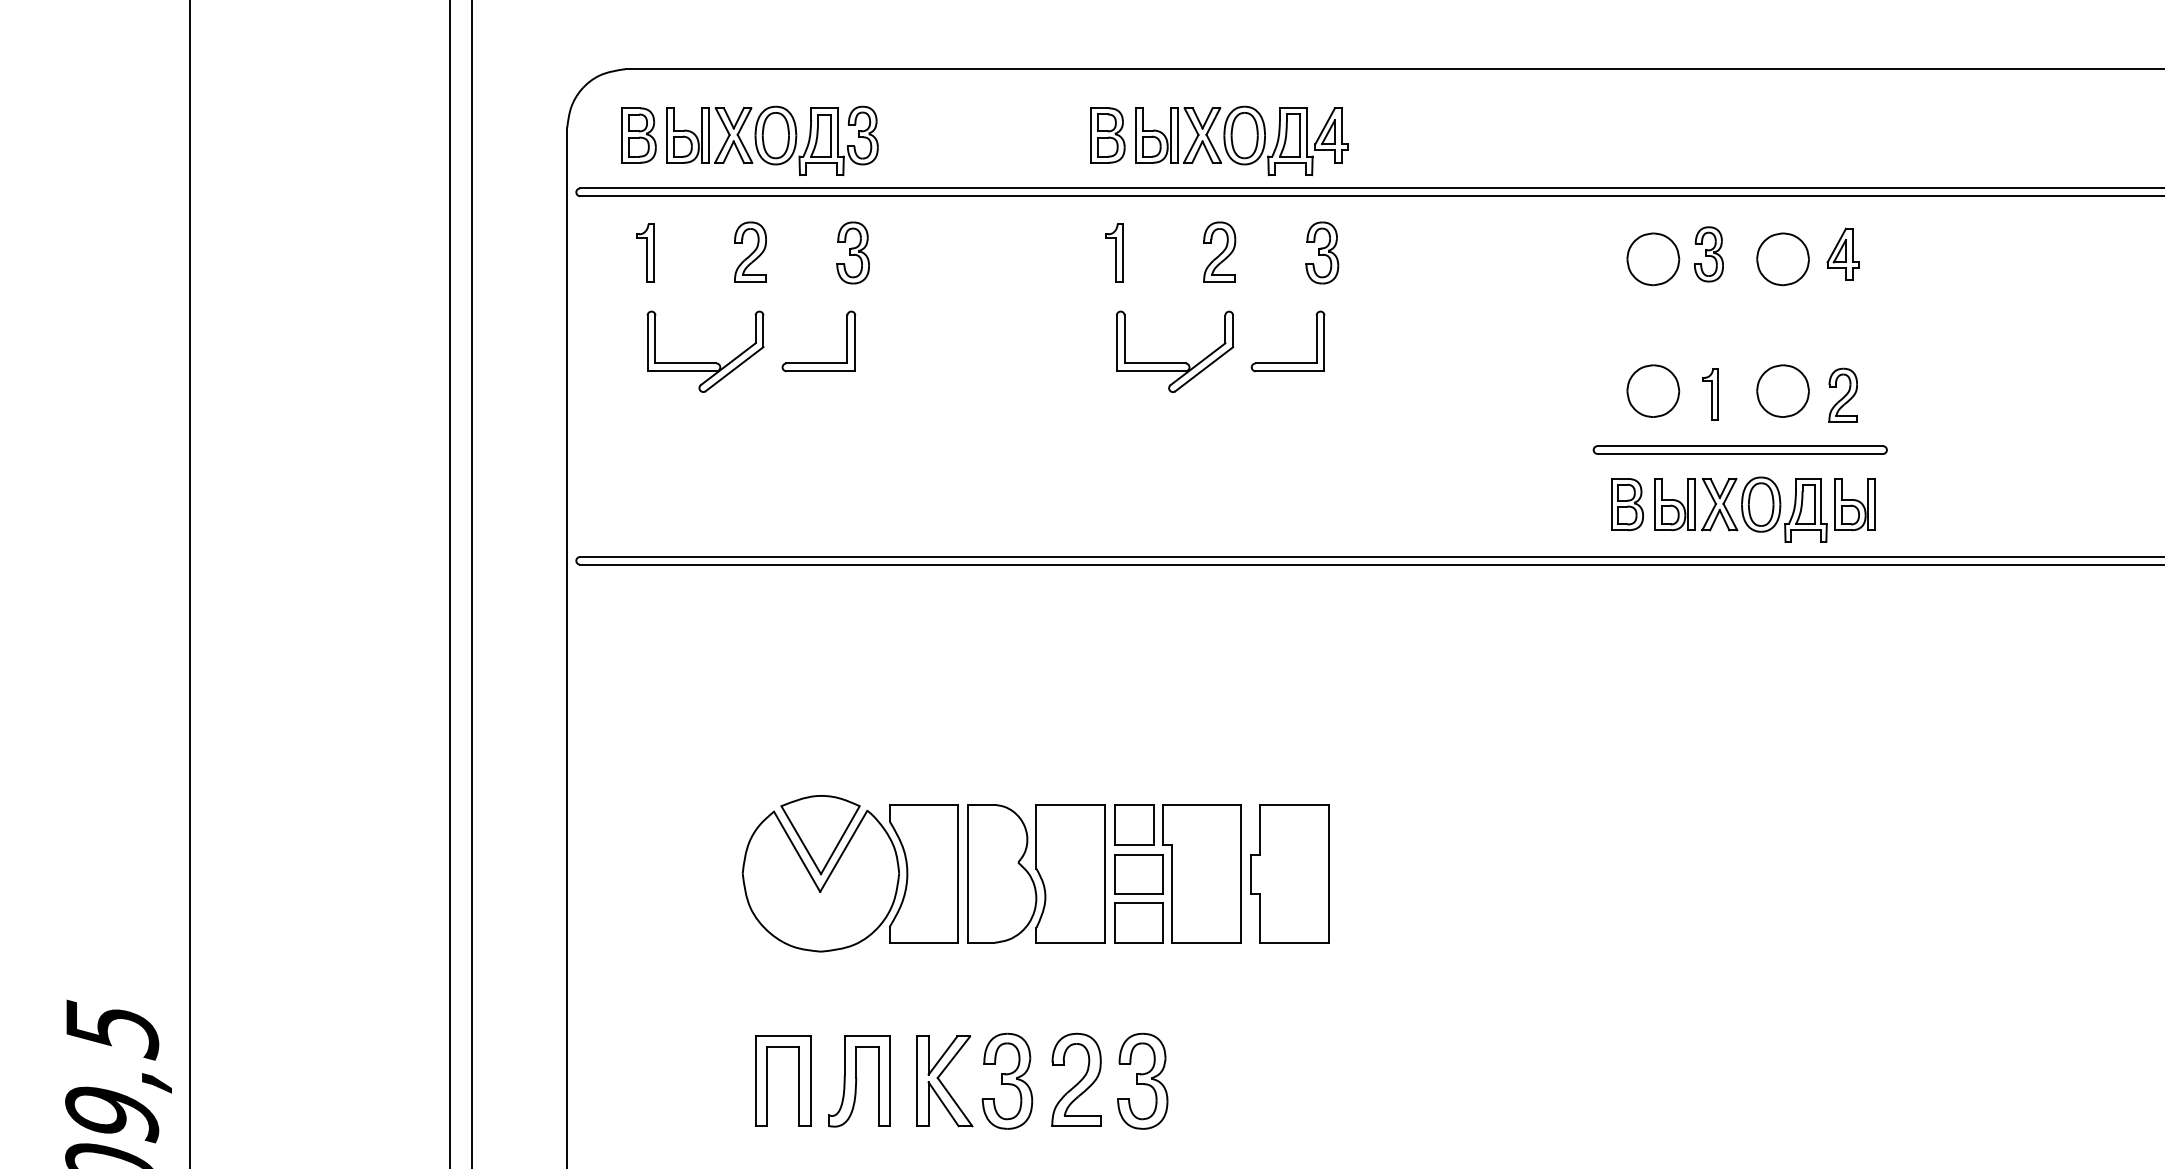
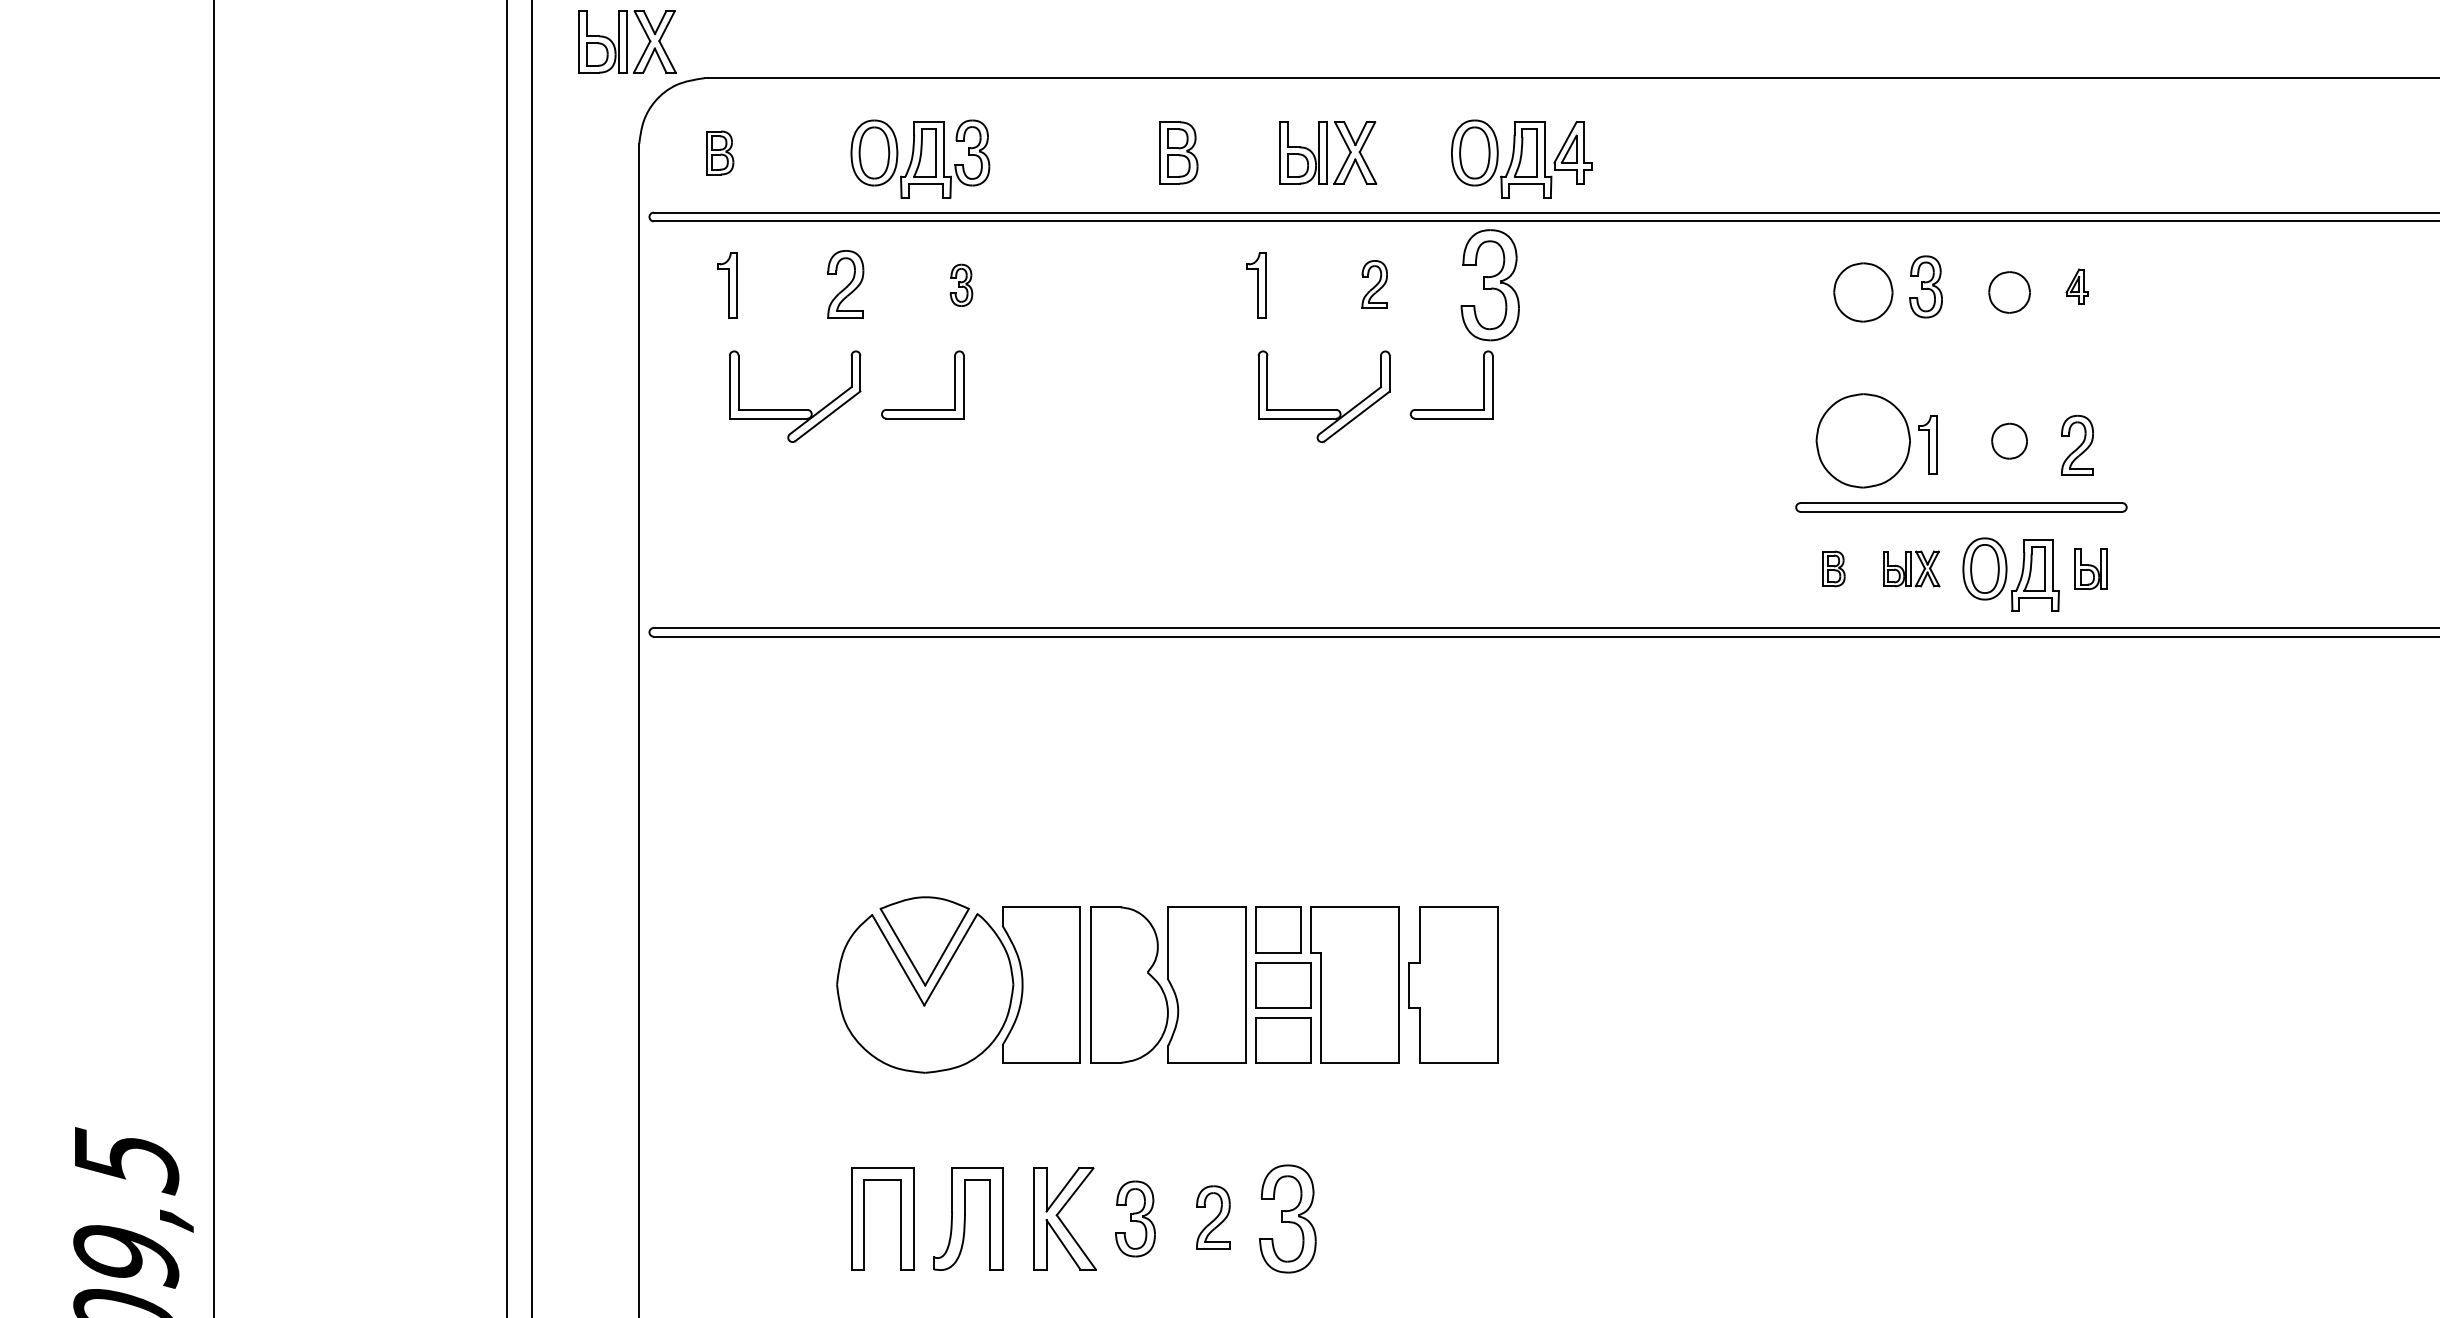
part: (638, 135) -> (719, 152), size x0.7
part: (709, 135) -> (627, 41), moved
part: (1107, 135) -> (1178, 152), moved
part: (1286, 140) -> (1521, 158), moved
part: (1219, 252) -> (1374, 284), size x0.7
part: (853, 253) -> (961, 285), size x0.6
part: (1322, 253) -> (1490, 285), size x1.6
part: (1842, 254) -> (2076, 286), size x0.6
part: (1782, 259) -> (2009, 292), size x0.7
part: (1653, 391) -> (1863, 441), size x1.6
part: (1782, 391) -> (2009, 441), size x0.6
part: (1626, 504) -> (1833, 568), size x0.6
part: (1695, 504) -> (1911, 568), size x0.6
part: (1854, 504) -> (2090, 568), size x0.7
part: (1007, 1080) -> (1135, 1218), size x0.7
part: (1076, 1080) -> (1213, 1217), size x0.6

